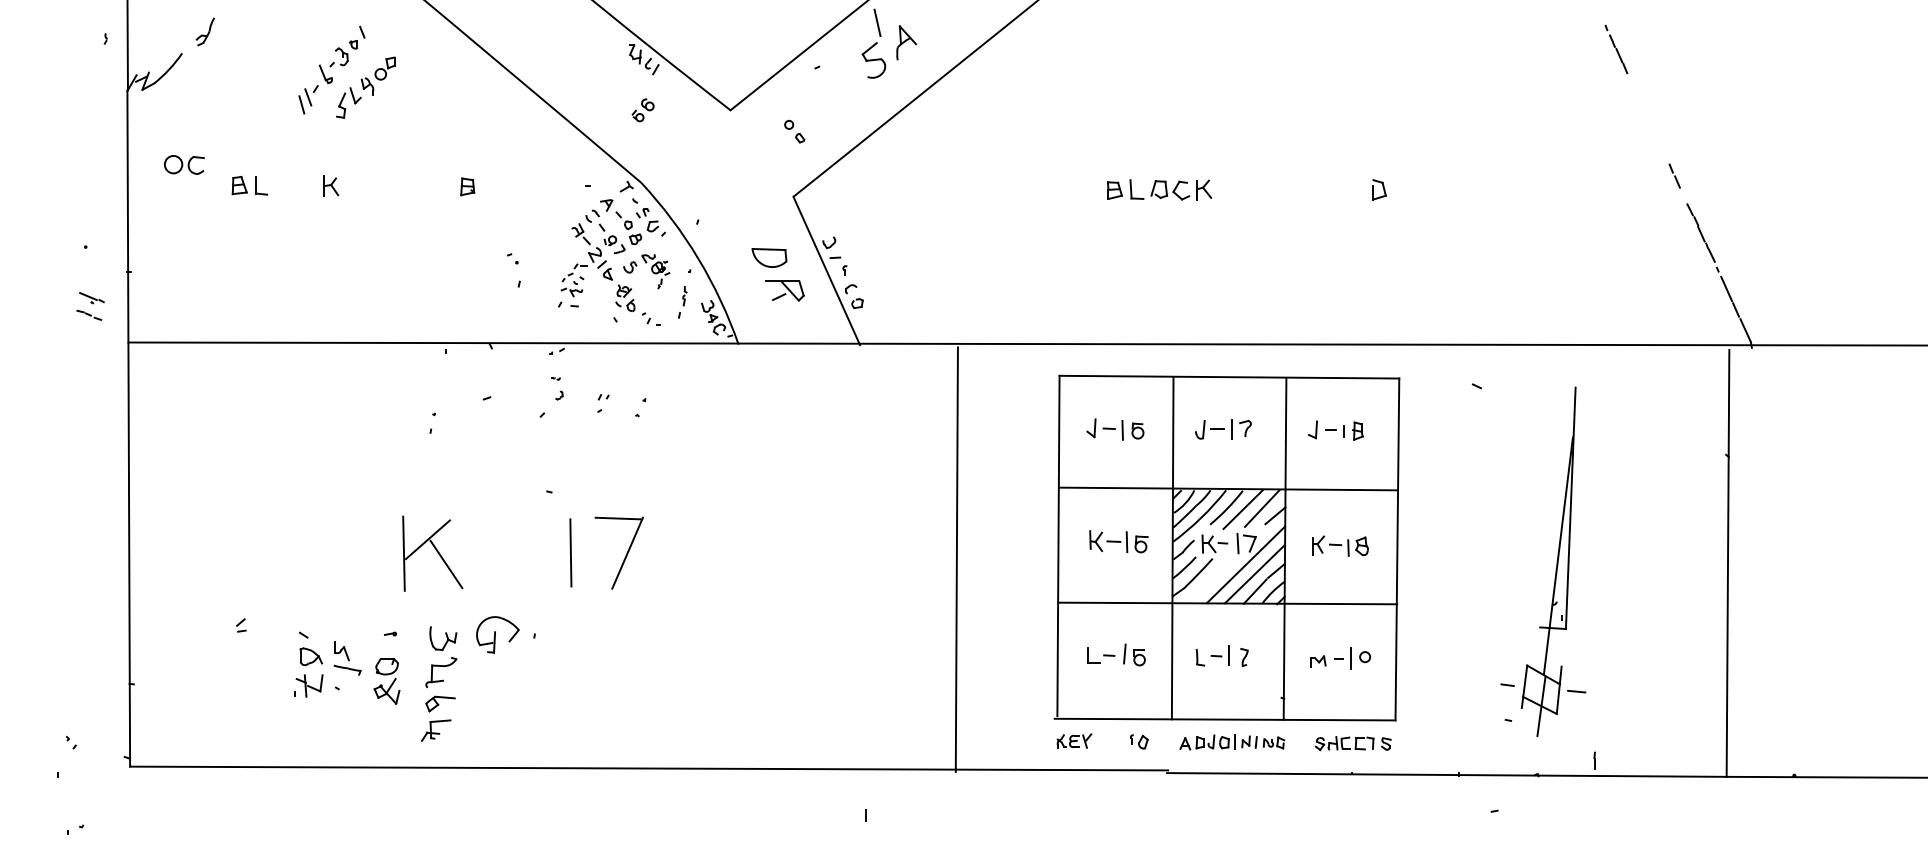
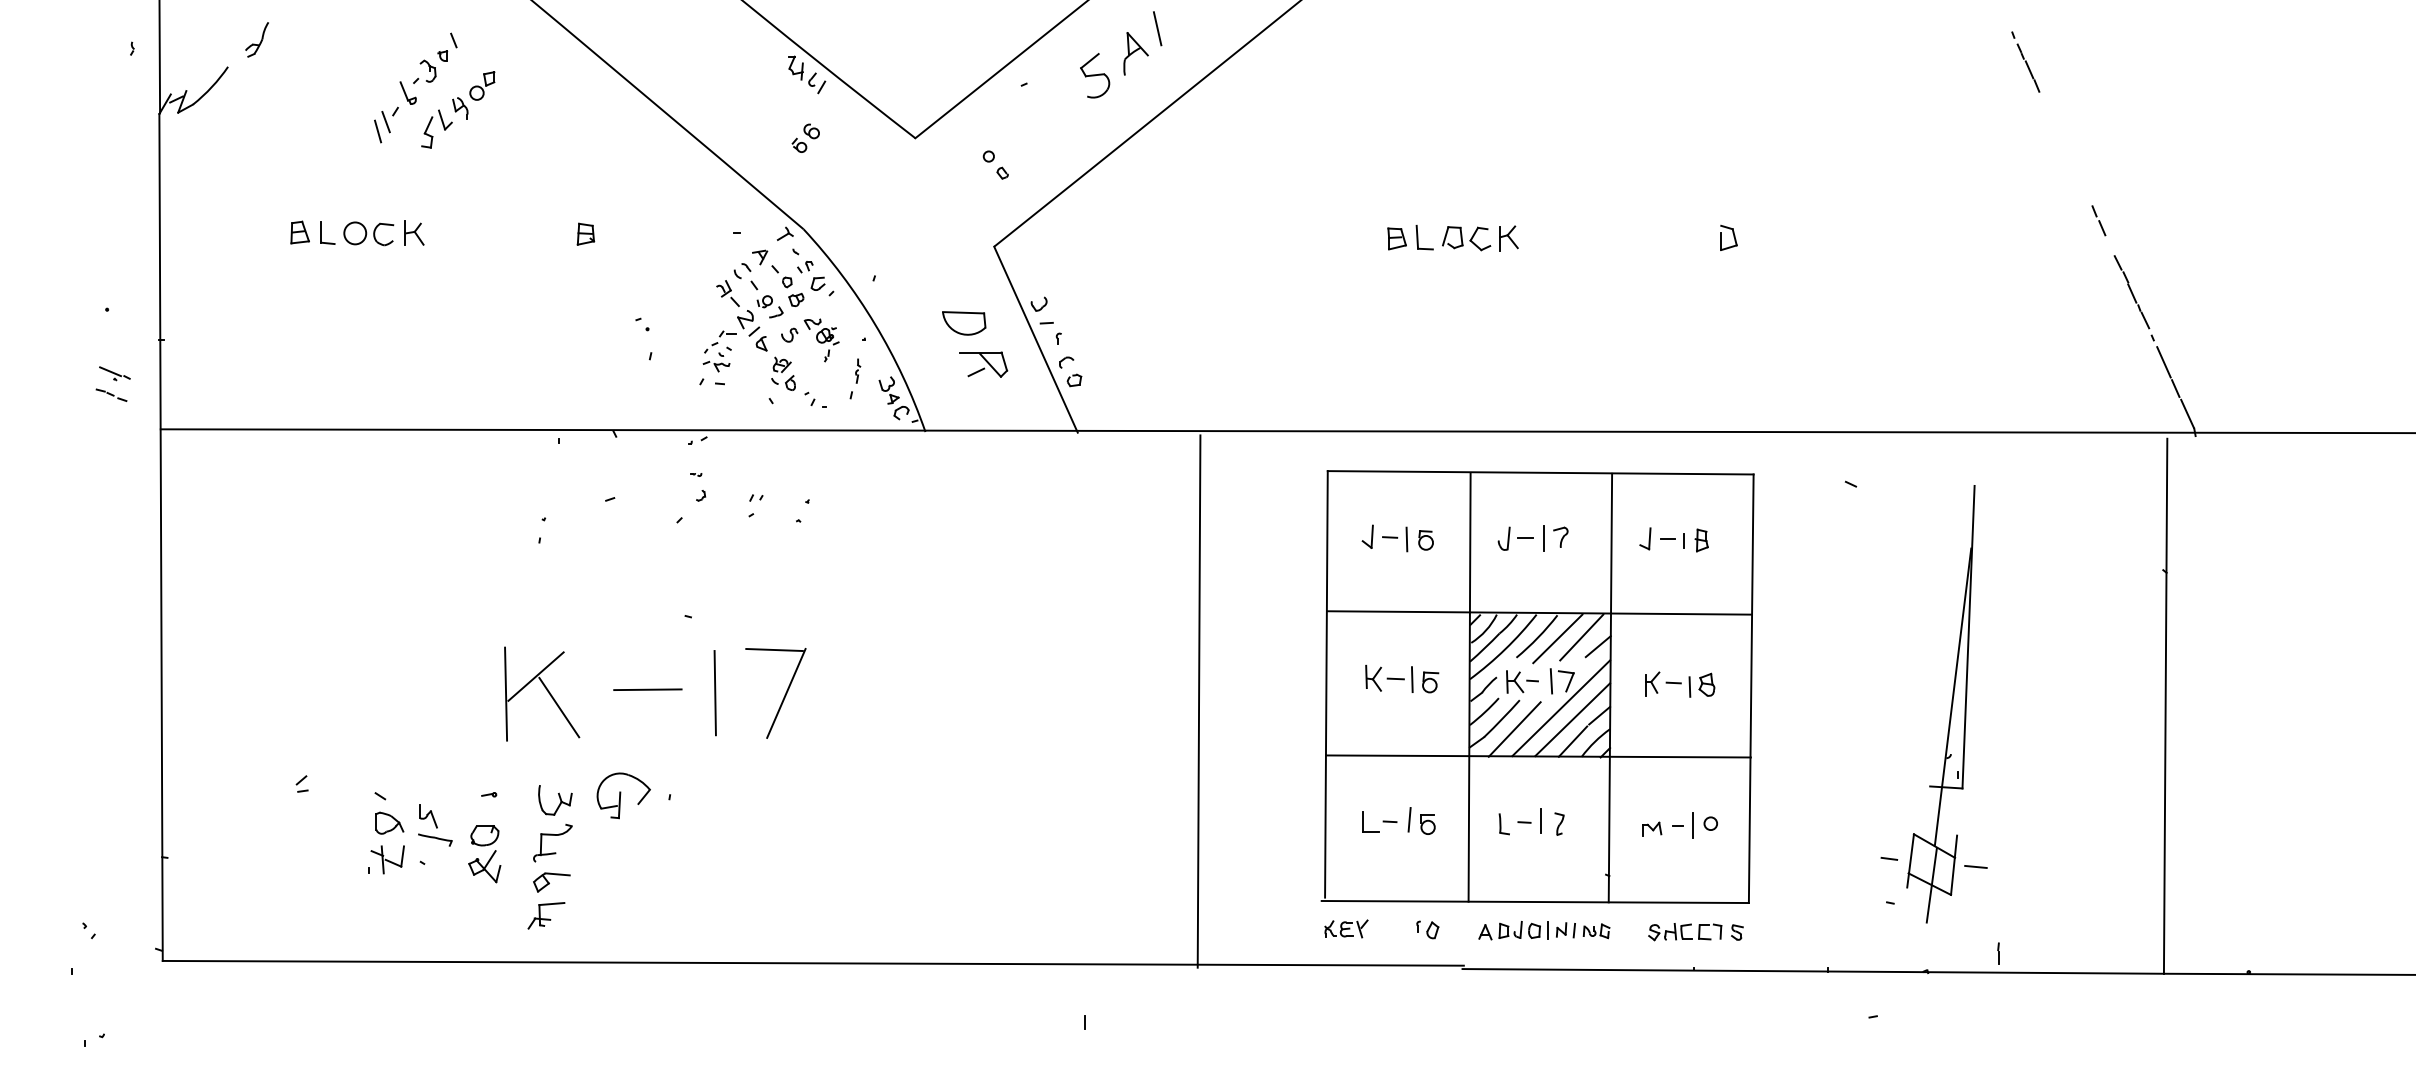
line: (877, 22) -> (1157, 28), moved
part: (184, 164) -> (368, 233), moved
line: (516, 550) -> (647, 689), added
line: (1208, 581) -> (1514, 729), added

